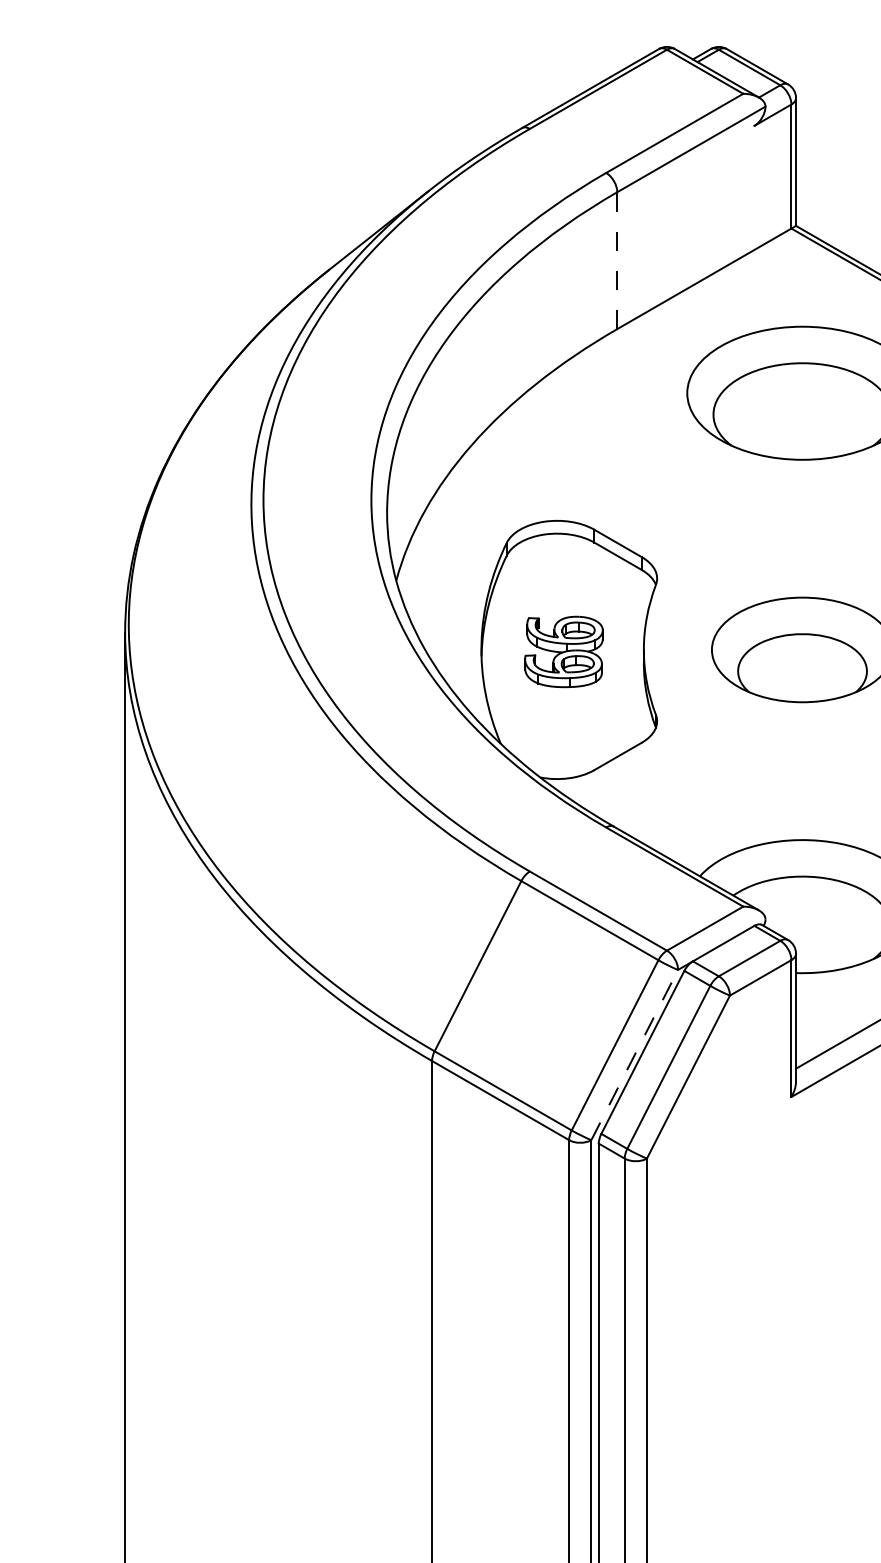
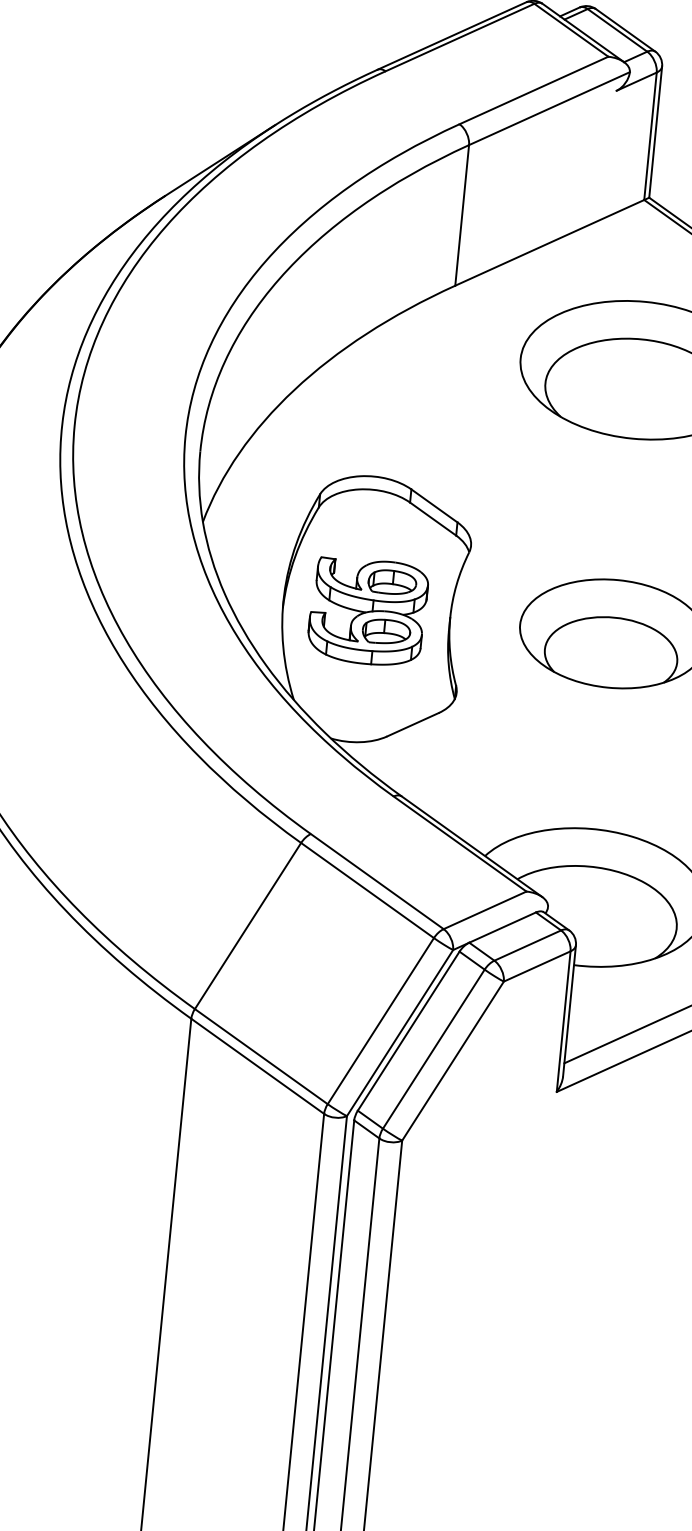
line: (617, 261) -> (462, 216), dashed -> solid
part: (563, 651) -> (367, 611), size x1.43
line: (634, 1055) -> (399, 1033), dashed -> solid

